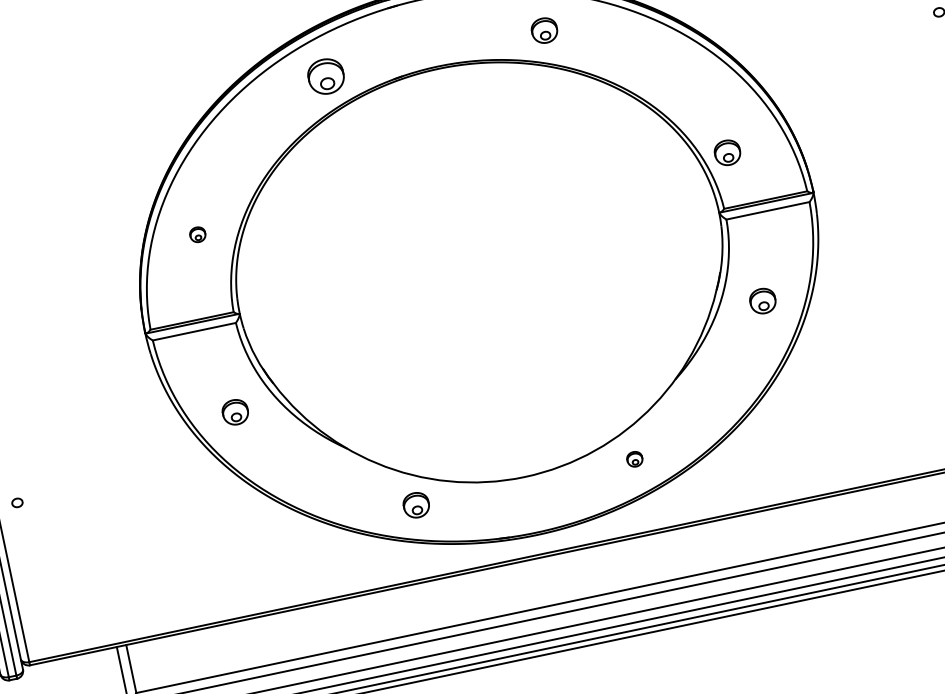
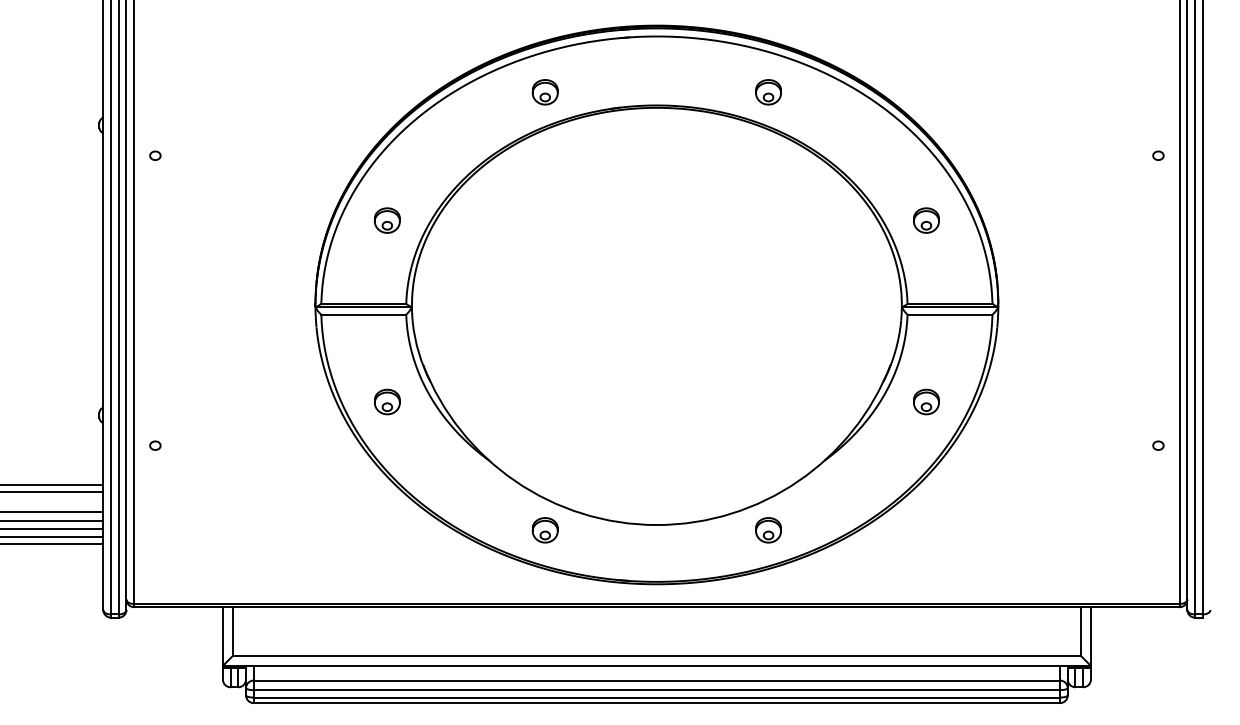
part: (325, 77) -> (544, 92), size x0.71
part: (727, 152) -> (926, 220), moved
part: (197, 234) -> (386, 220), size x1.67
part: (634, 459) -> (768, 530), size x1.67

